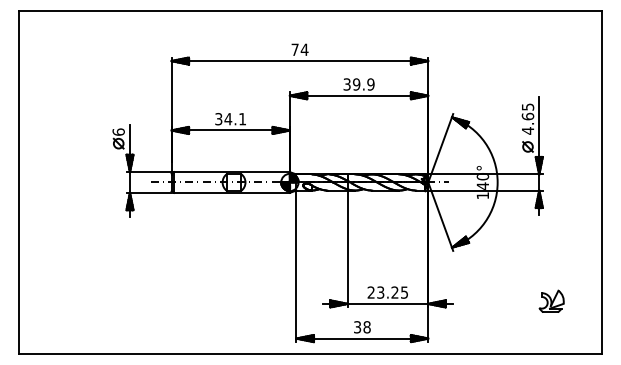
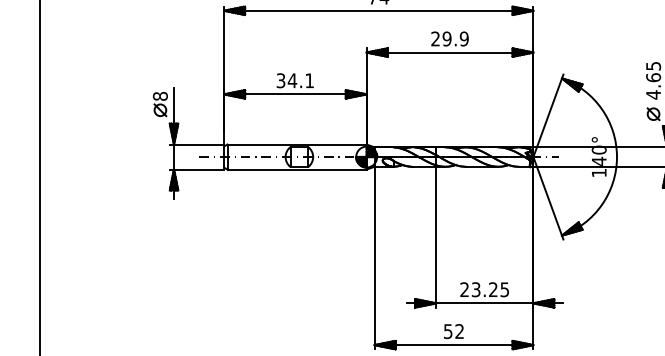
text: (346, 84) -> (434, 38), 39.9 -> 29.9
text: (118, 131) -> (160, 95), 6 -> 8
text: (362, 327) -> (454, 331), 38 -> 52

